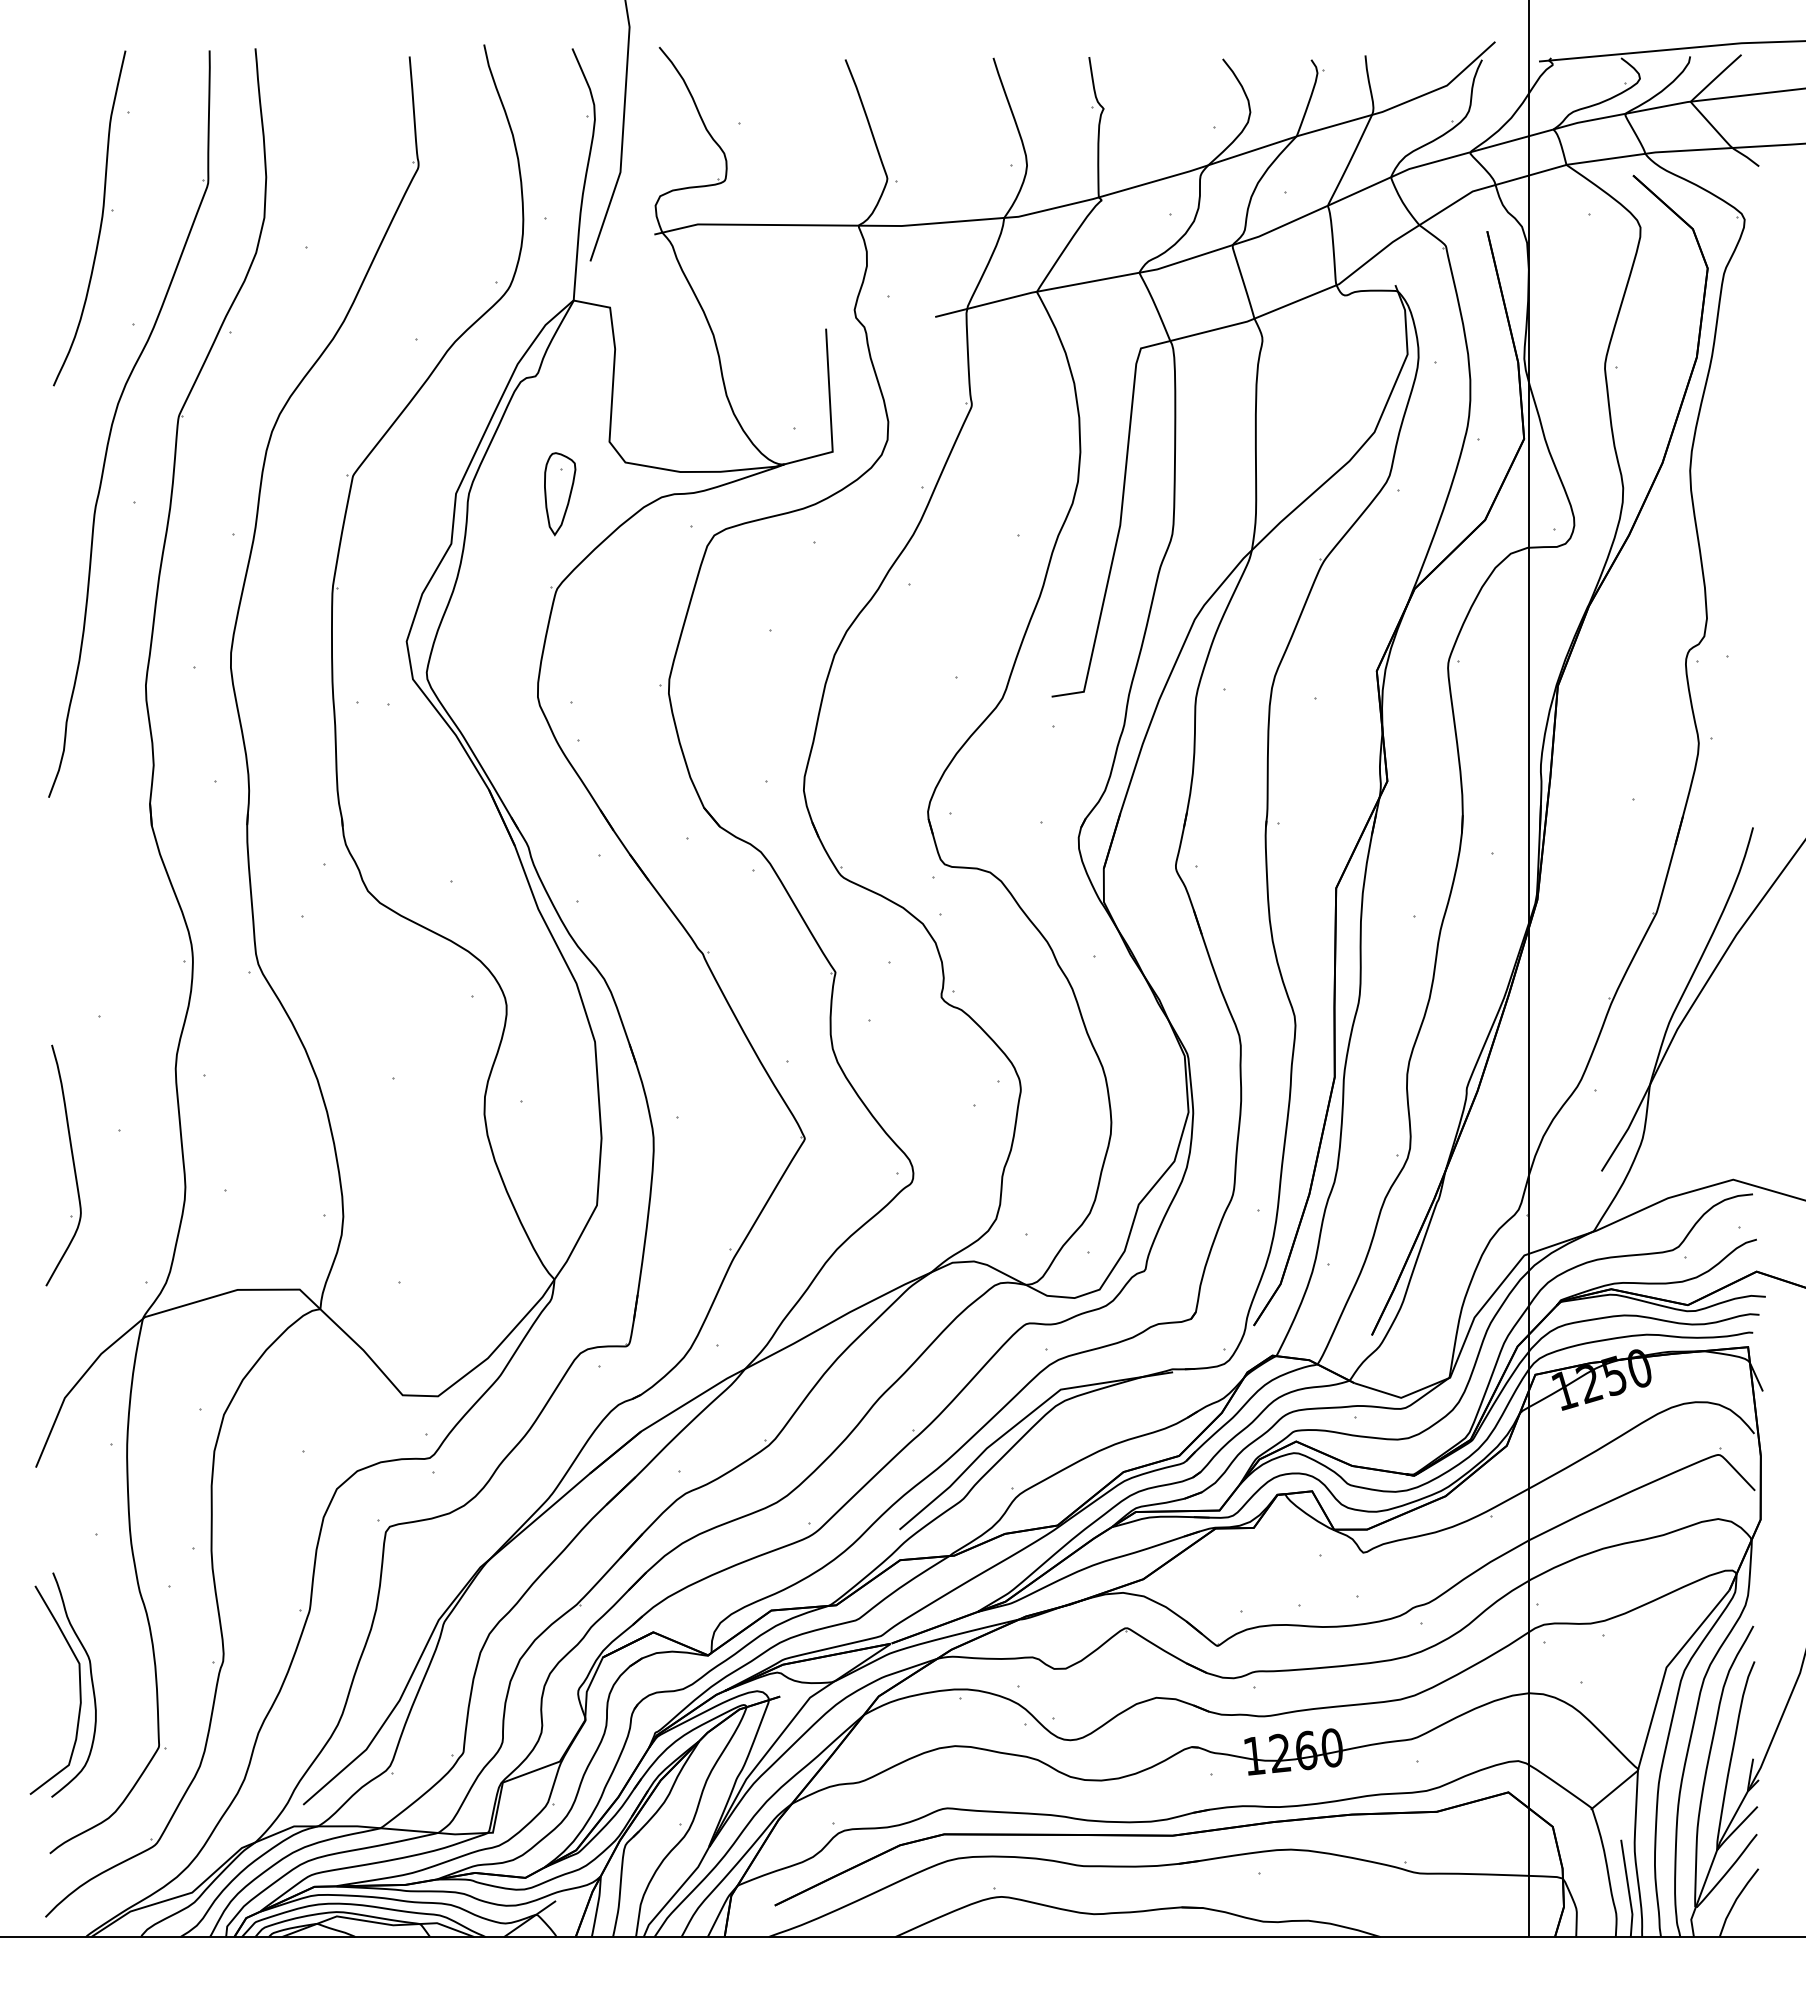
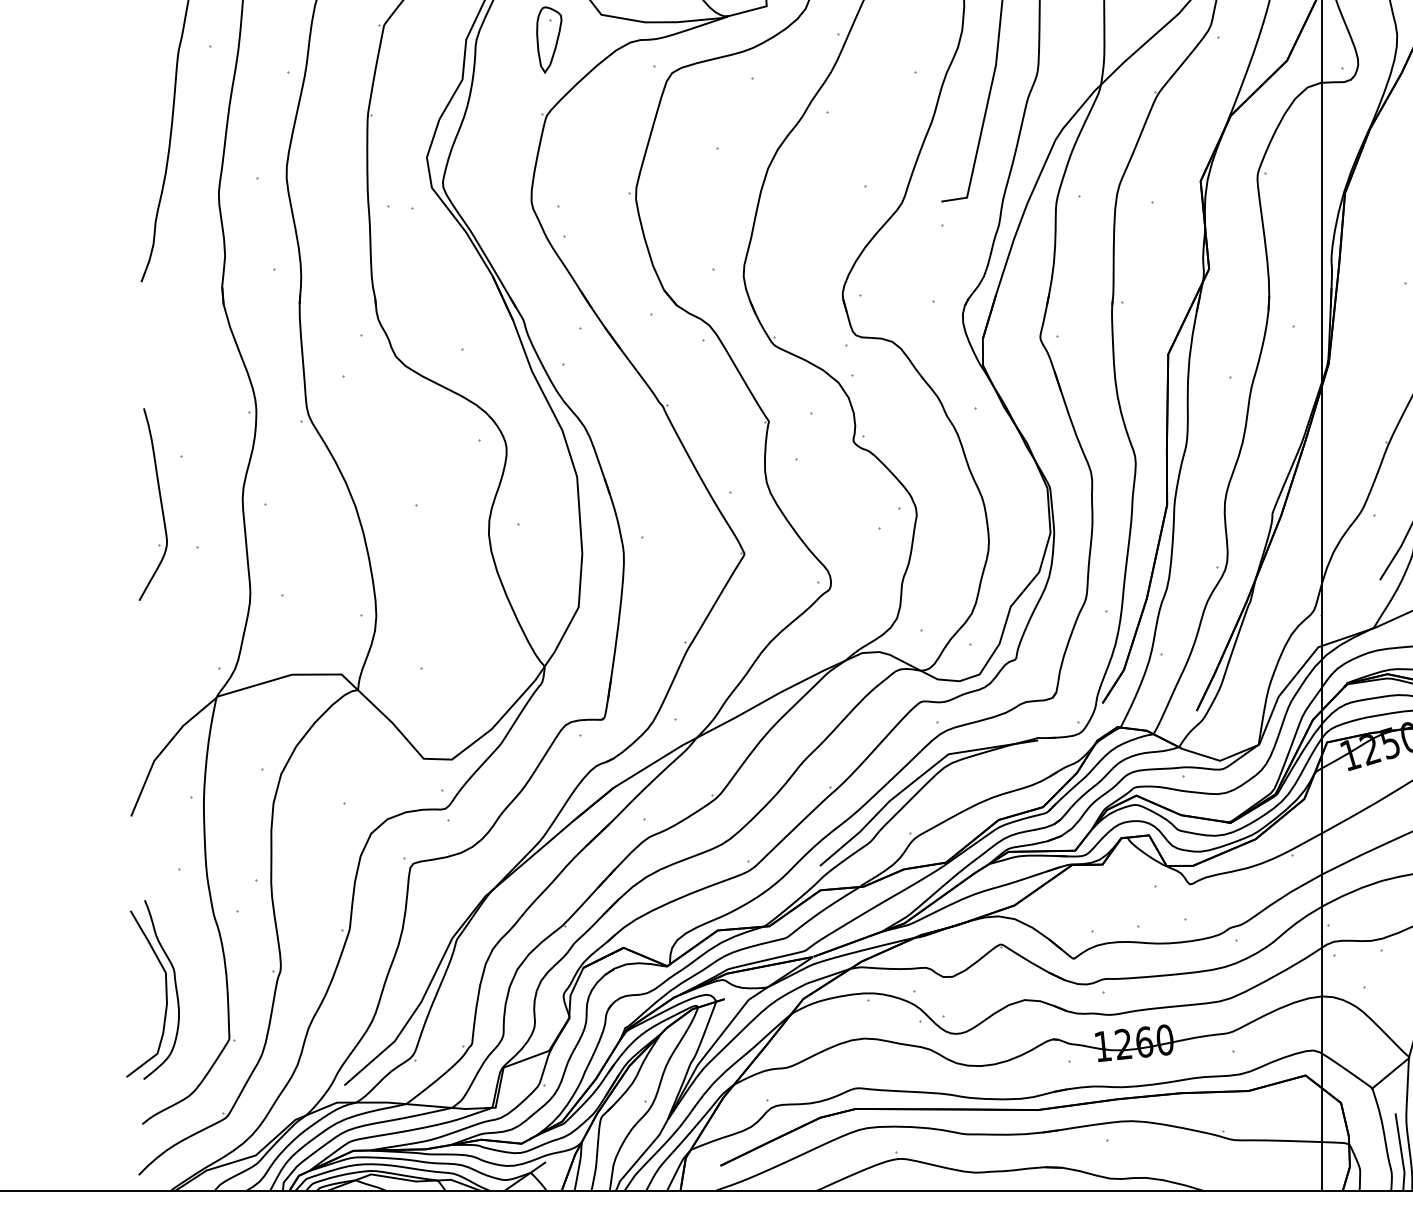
part: (72, 1162) -> (160, 502), moved

